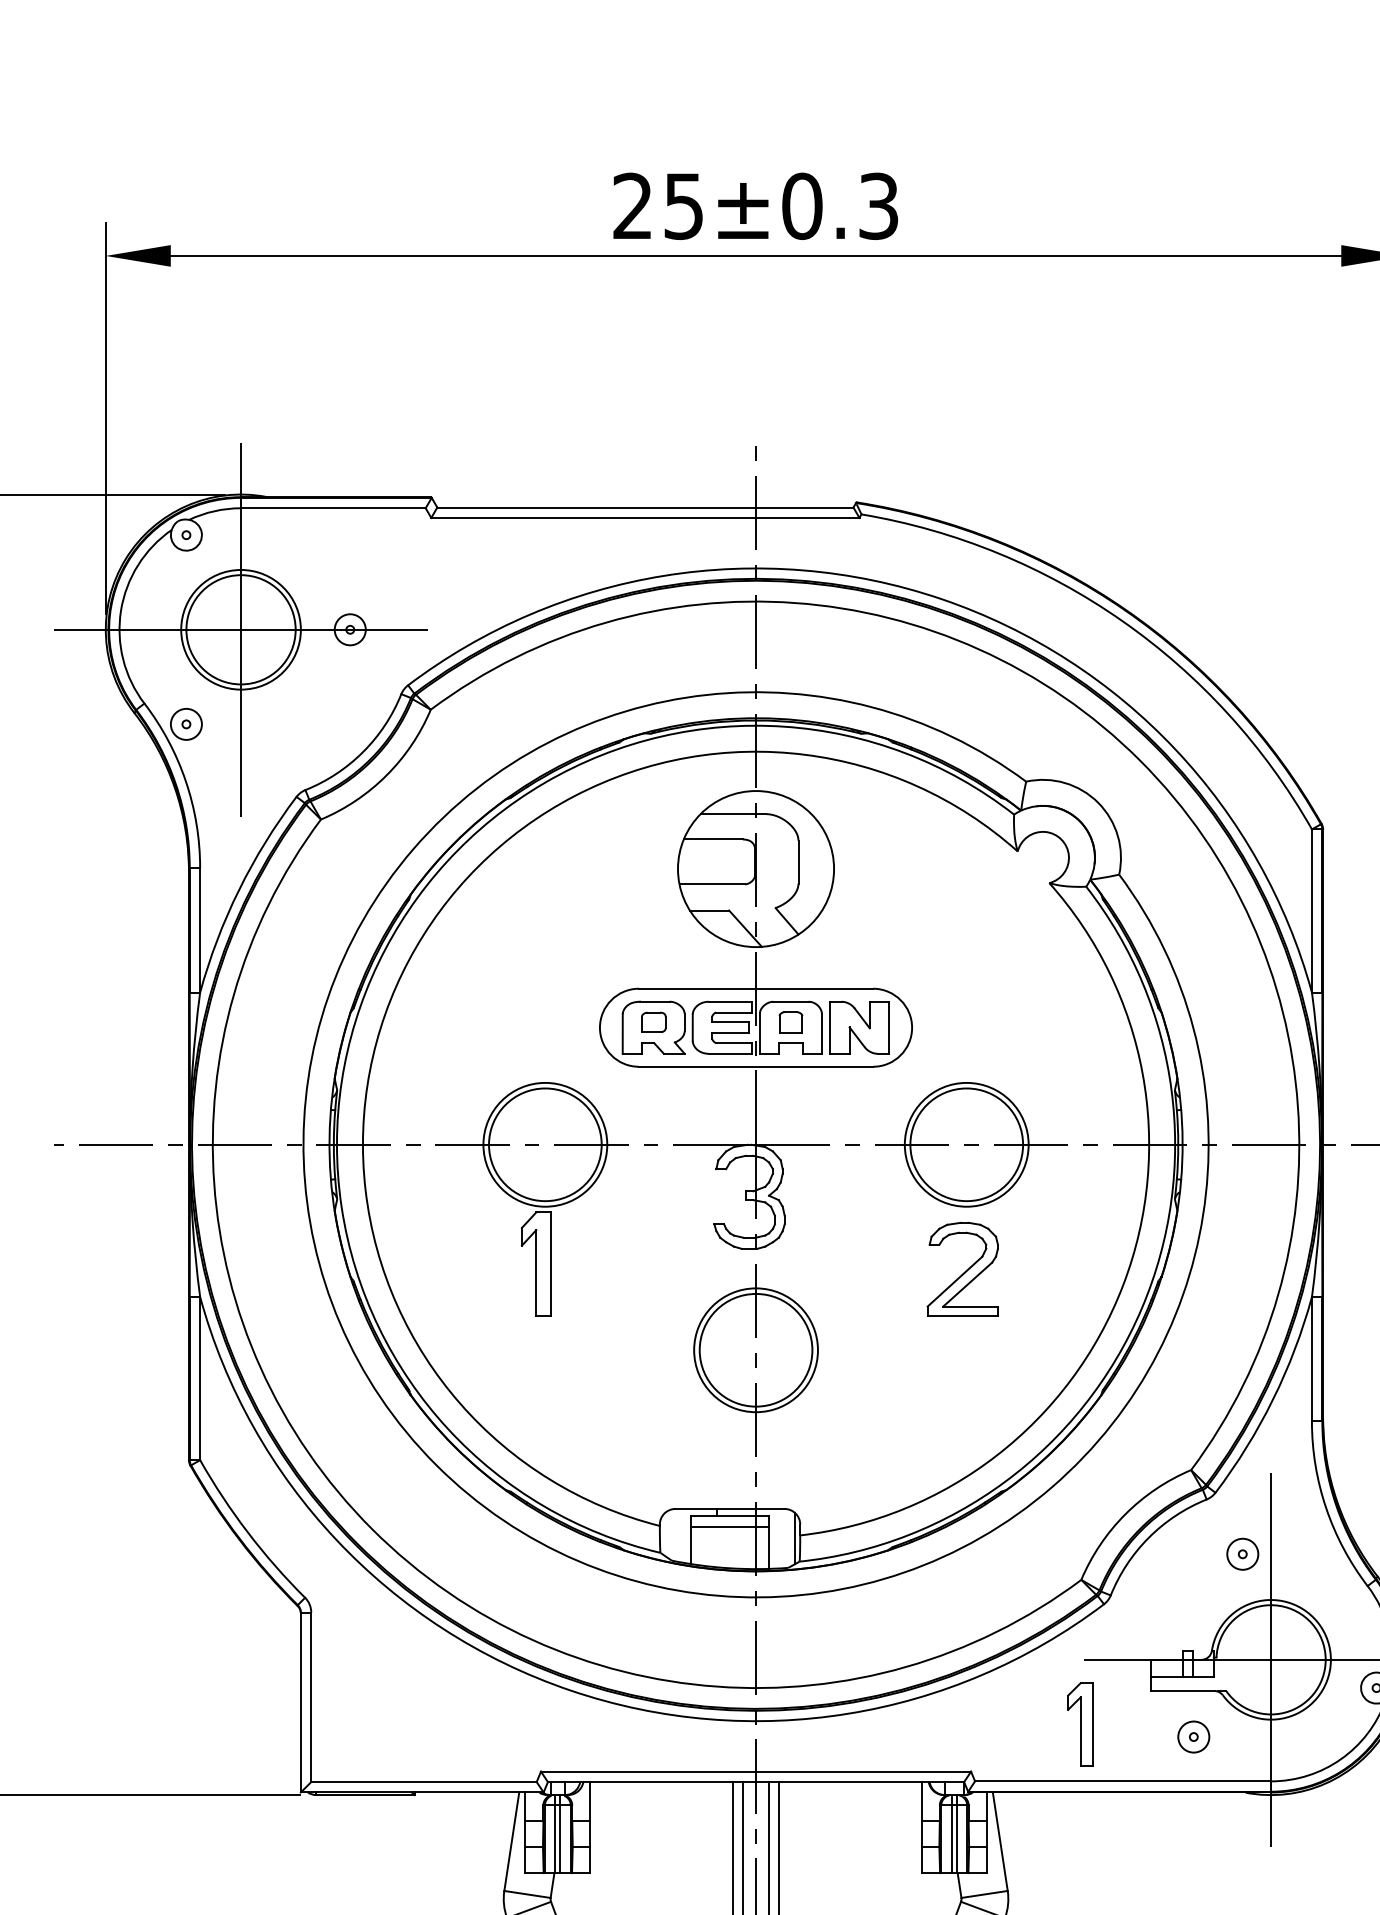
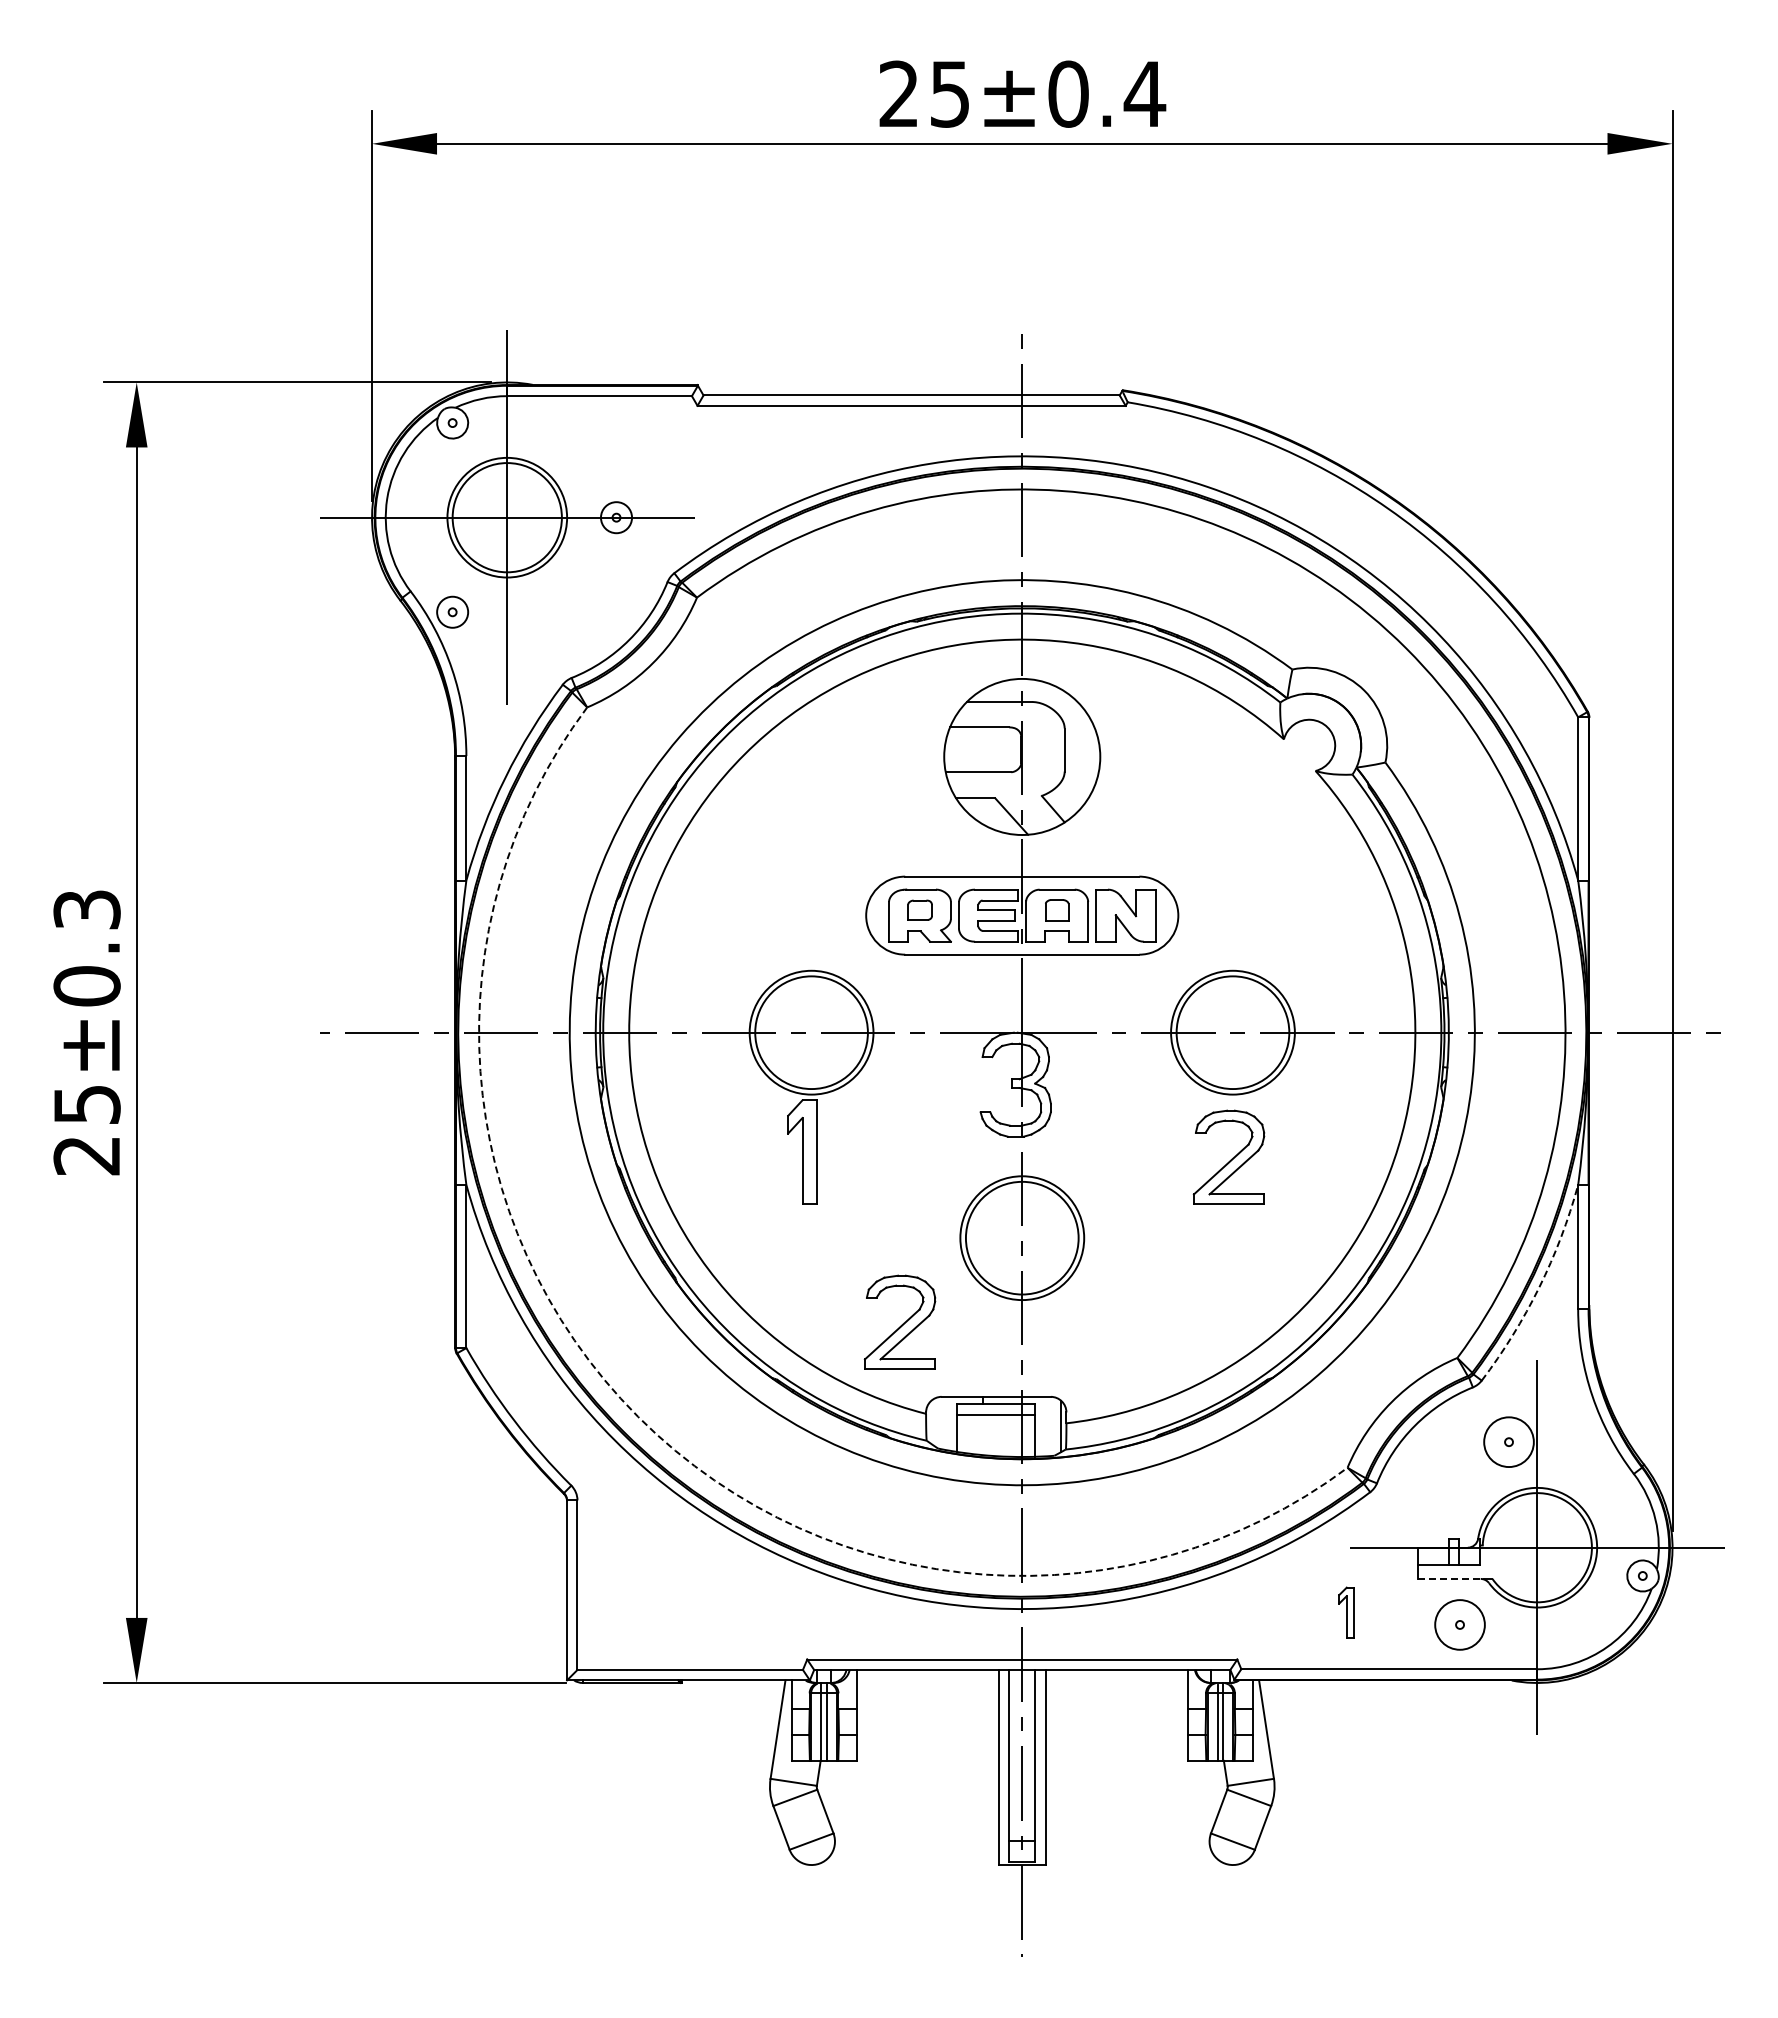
text: (878, 205) -> (1144, 93), 25±0.3 -> 25±0.4
arc: (1273, 1399) -> (1539, 1287), solid -> dashed
part: (633, 1433) -> (899, 1321), added
arc: (372, 1528) -> (638, 1416), solid -> dashed
circle: (1242, 1553) -> (1508, 1441), size x1.6
line: (1183, 1690) -> (1449, 1578), solid -> dashed
part: (1080, 1724) -> (1346, 1612), size x0.6
circle: (1193, 1736) -> (1459, 1624), size x1.6

